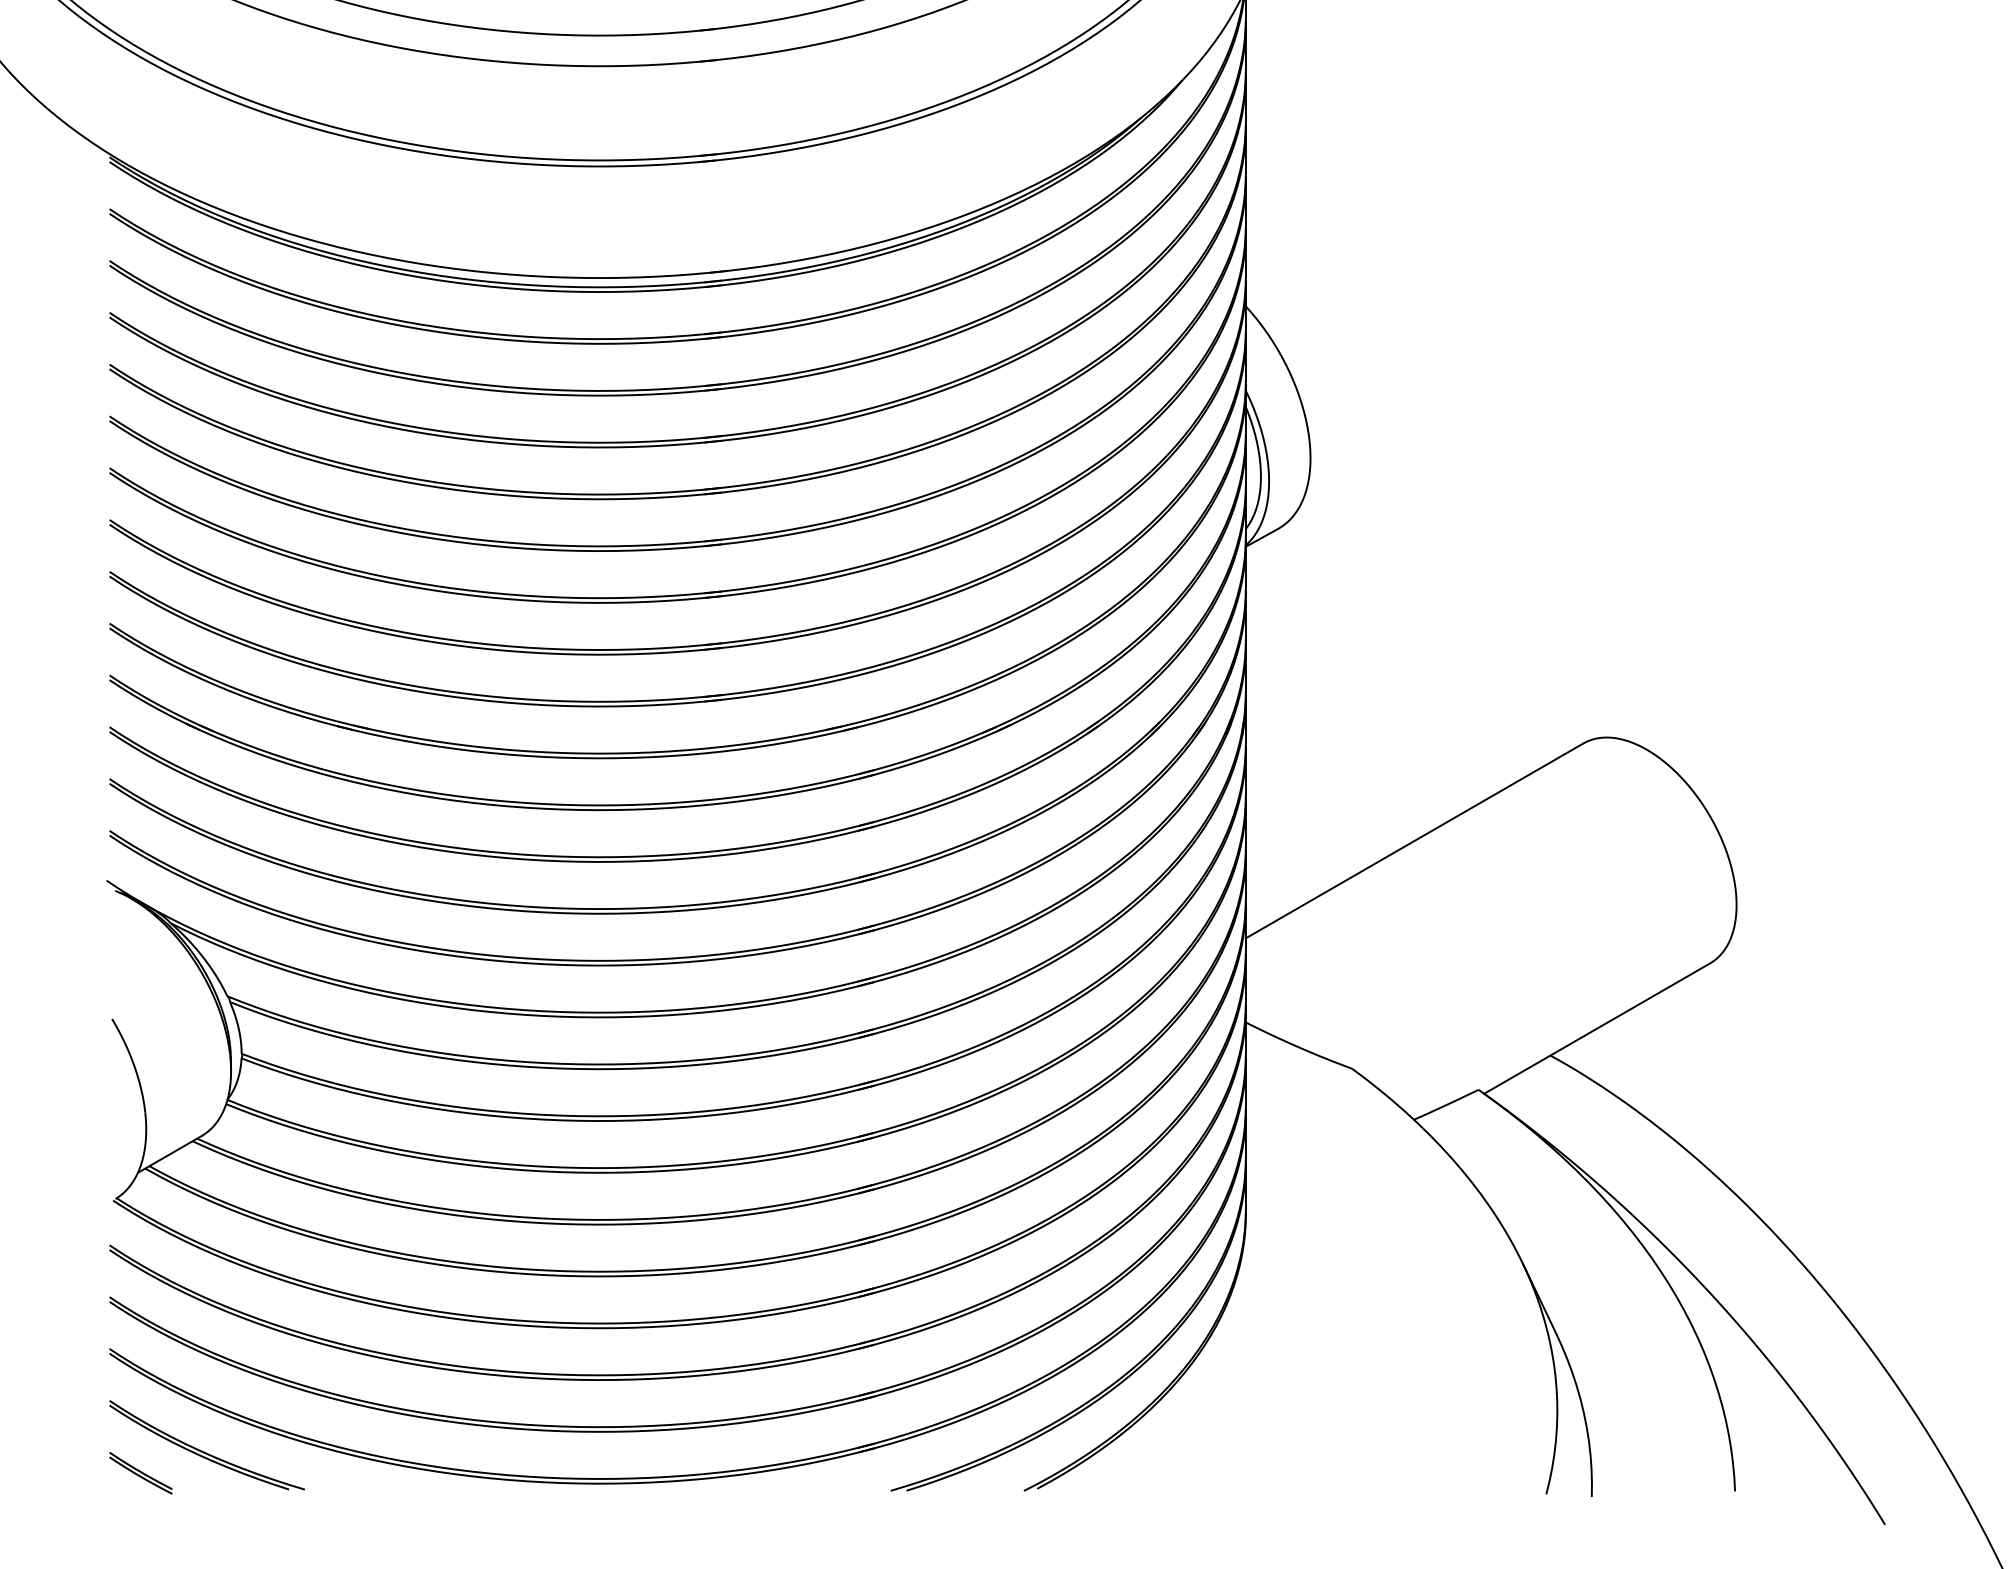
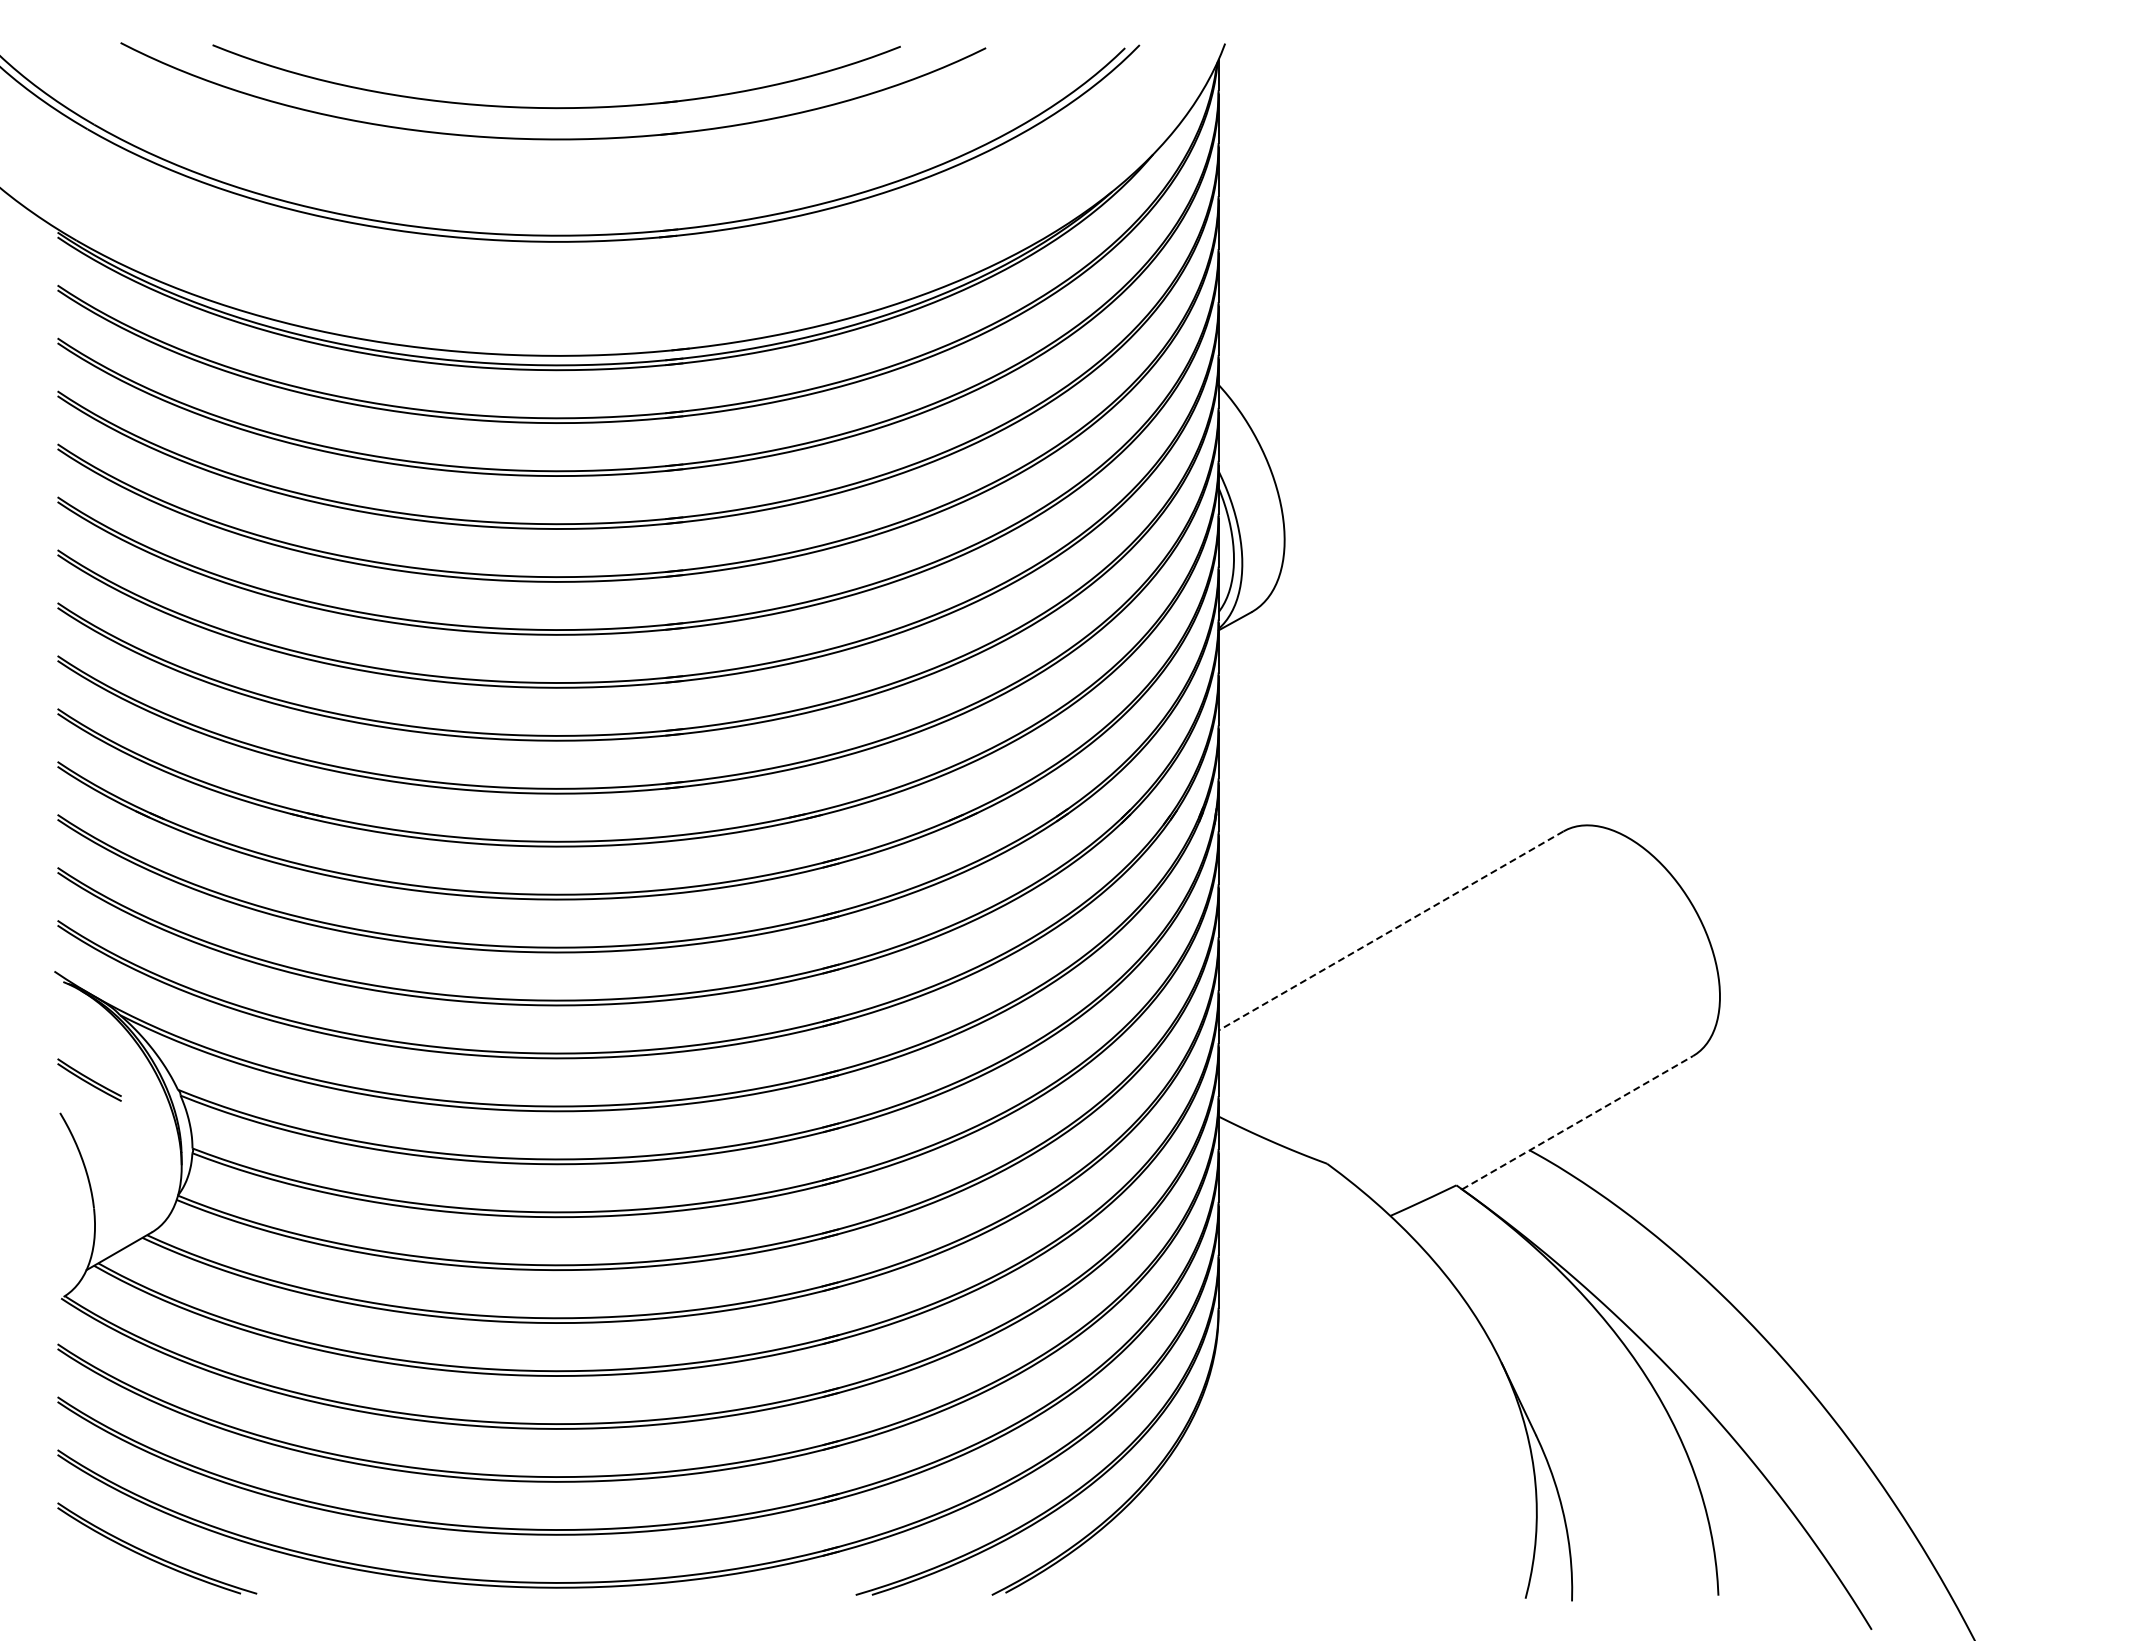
line: (1414, 841) -> (1390, 931), solid -> dashed
line: (1598, 1028) -> (1578, 1122), solid -> dashed
part: (140, 1472) -> (89, 1079), moved

